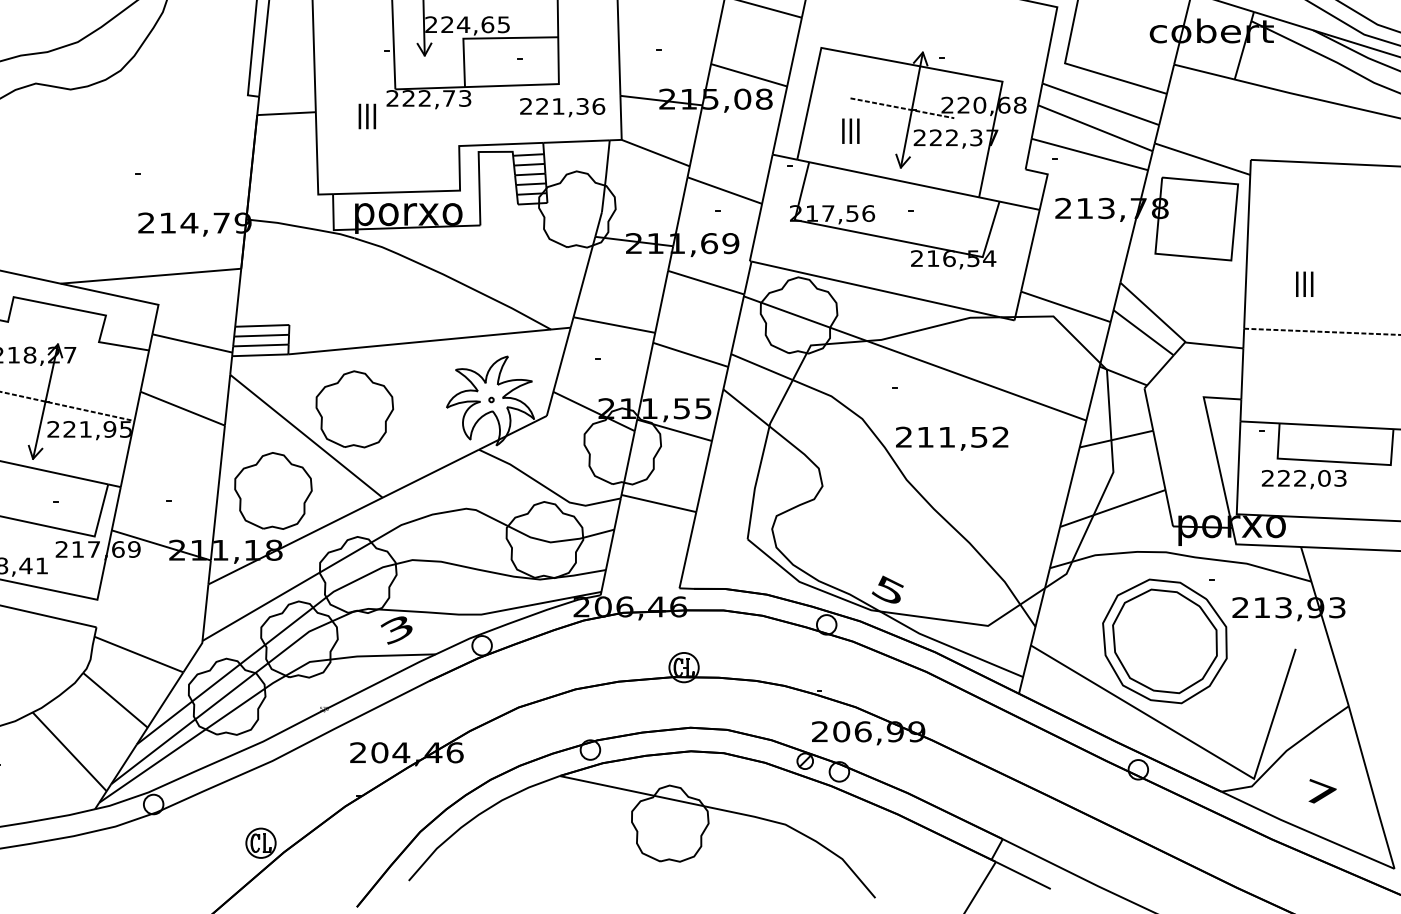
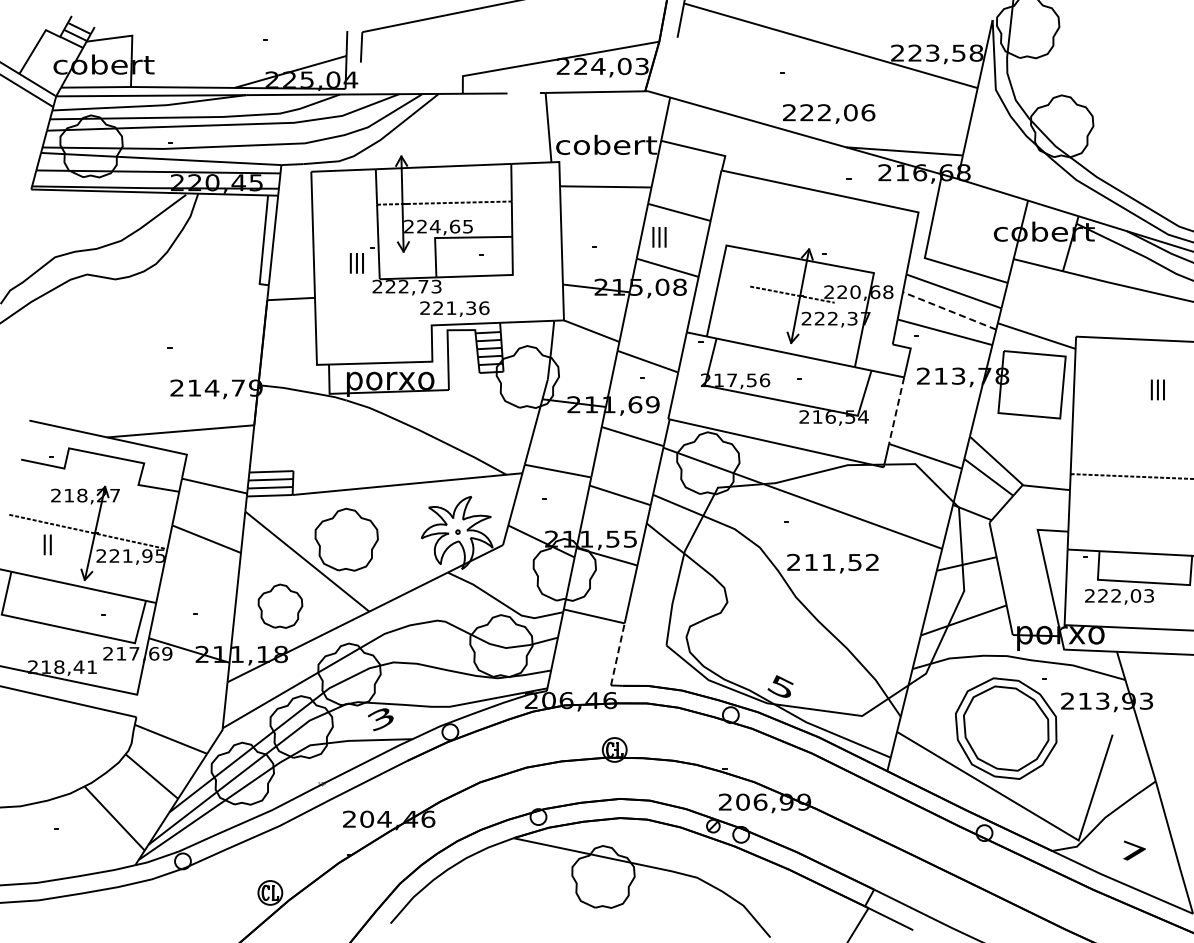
text: (562, 106) -> (454, 308), moved
text: (366, 116) -> (356, 263), moved
line: (1095, 127) -> (949, 310), solid -> dashed
text: (850, 131) -> (659, 237), moved
line: (1030, 251) -> (896, 411), solid -> dashed
text: (1304, 283) -> (1157, 389), moved
part: (273, 491) -> (280, 606), size x0.7
line: (687, 550) -> (617, 654), solid -> dashed

